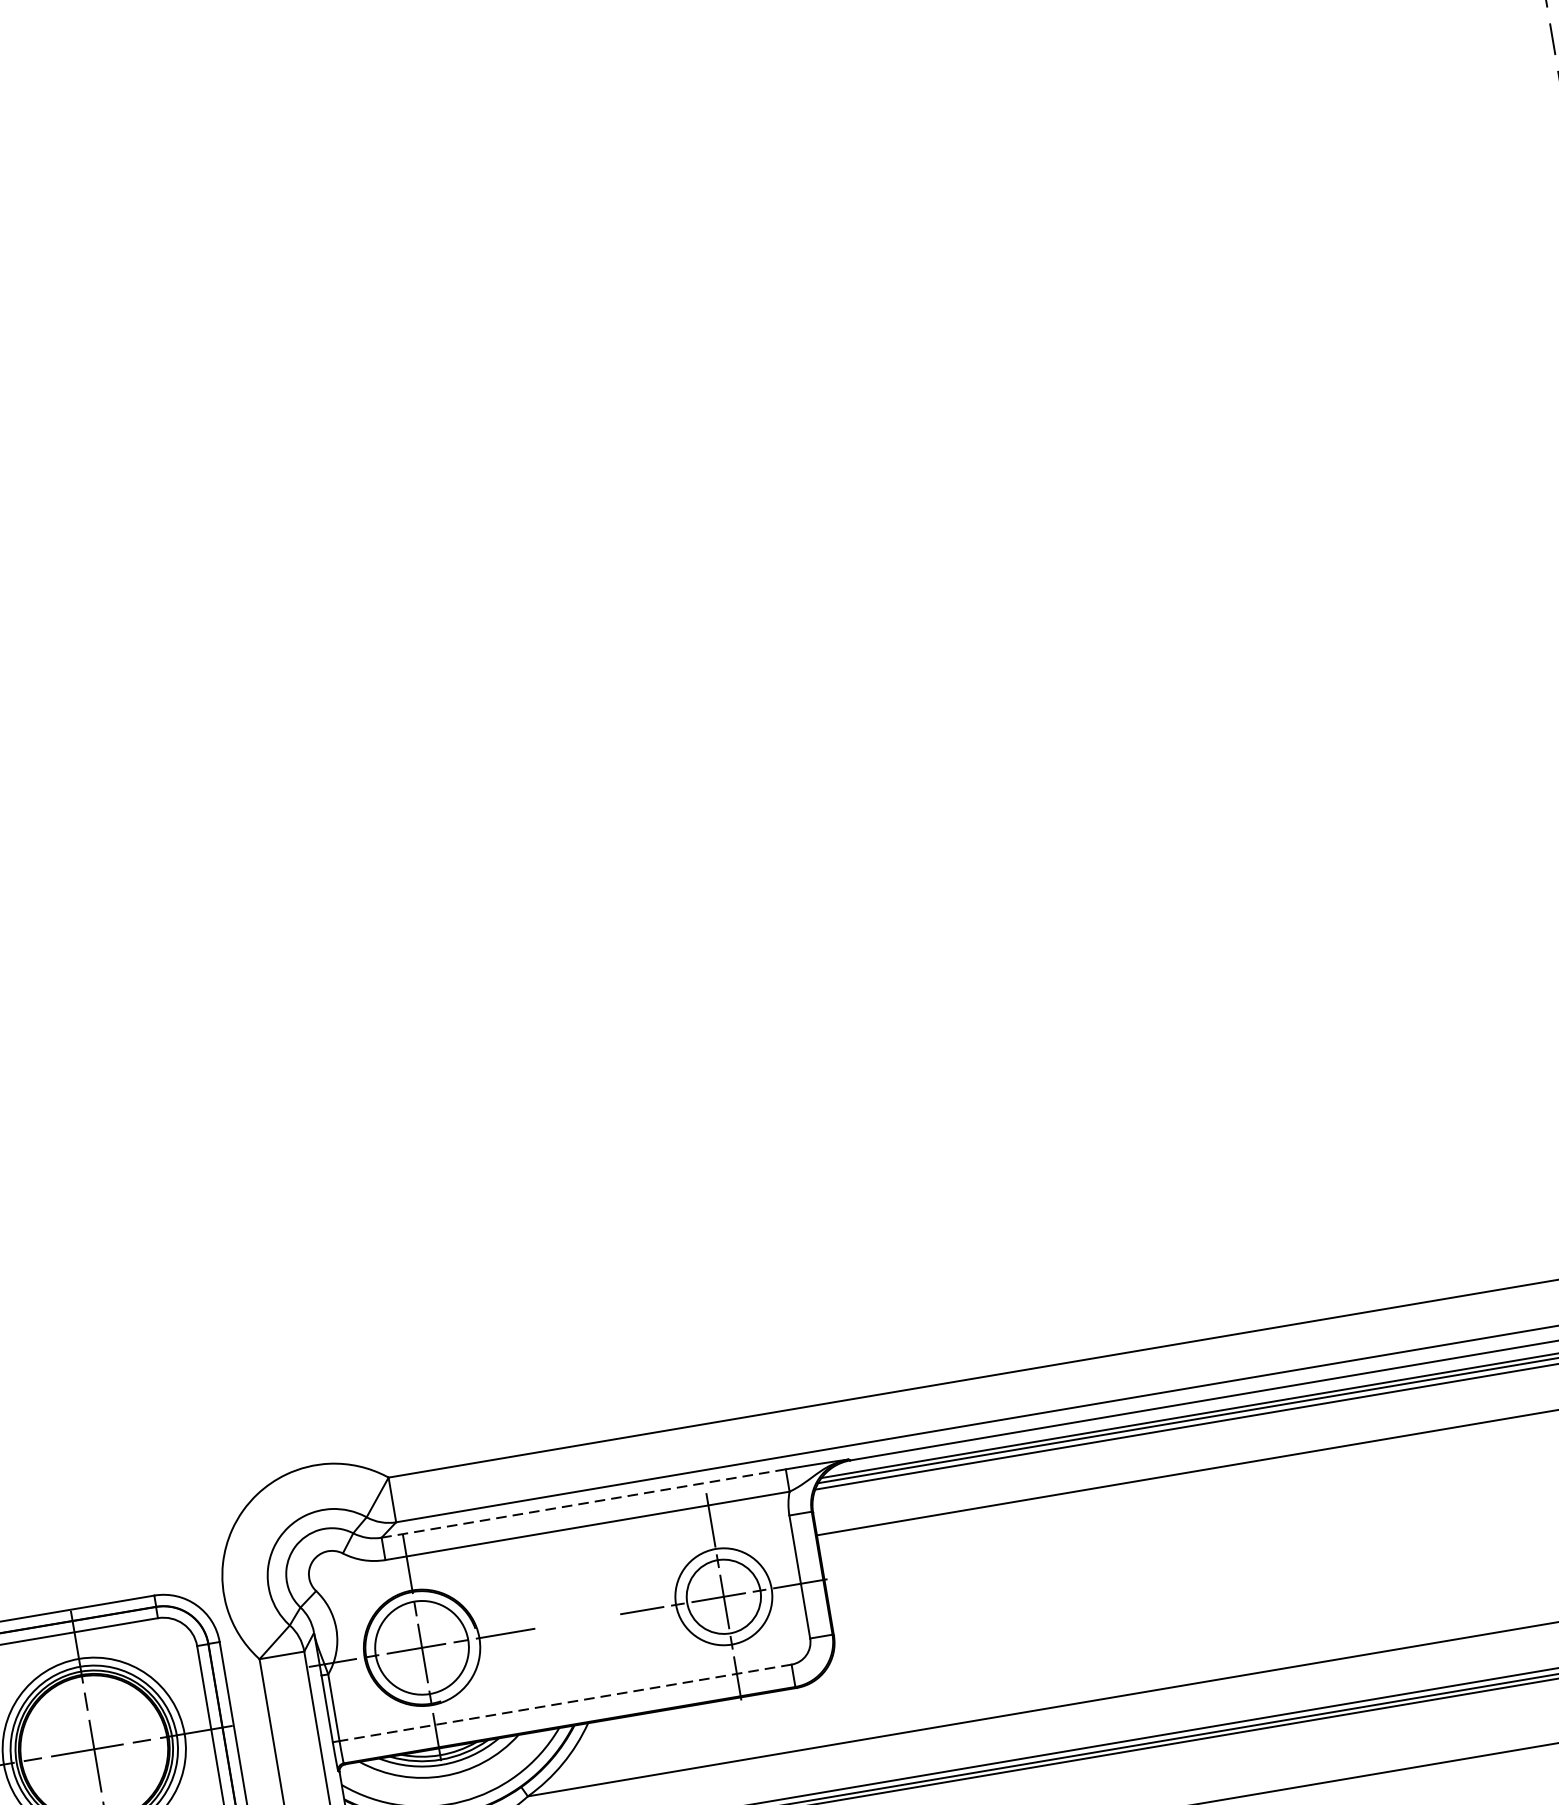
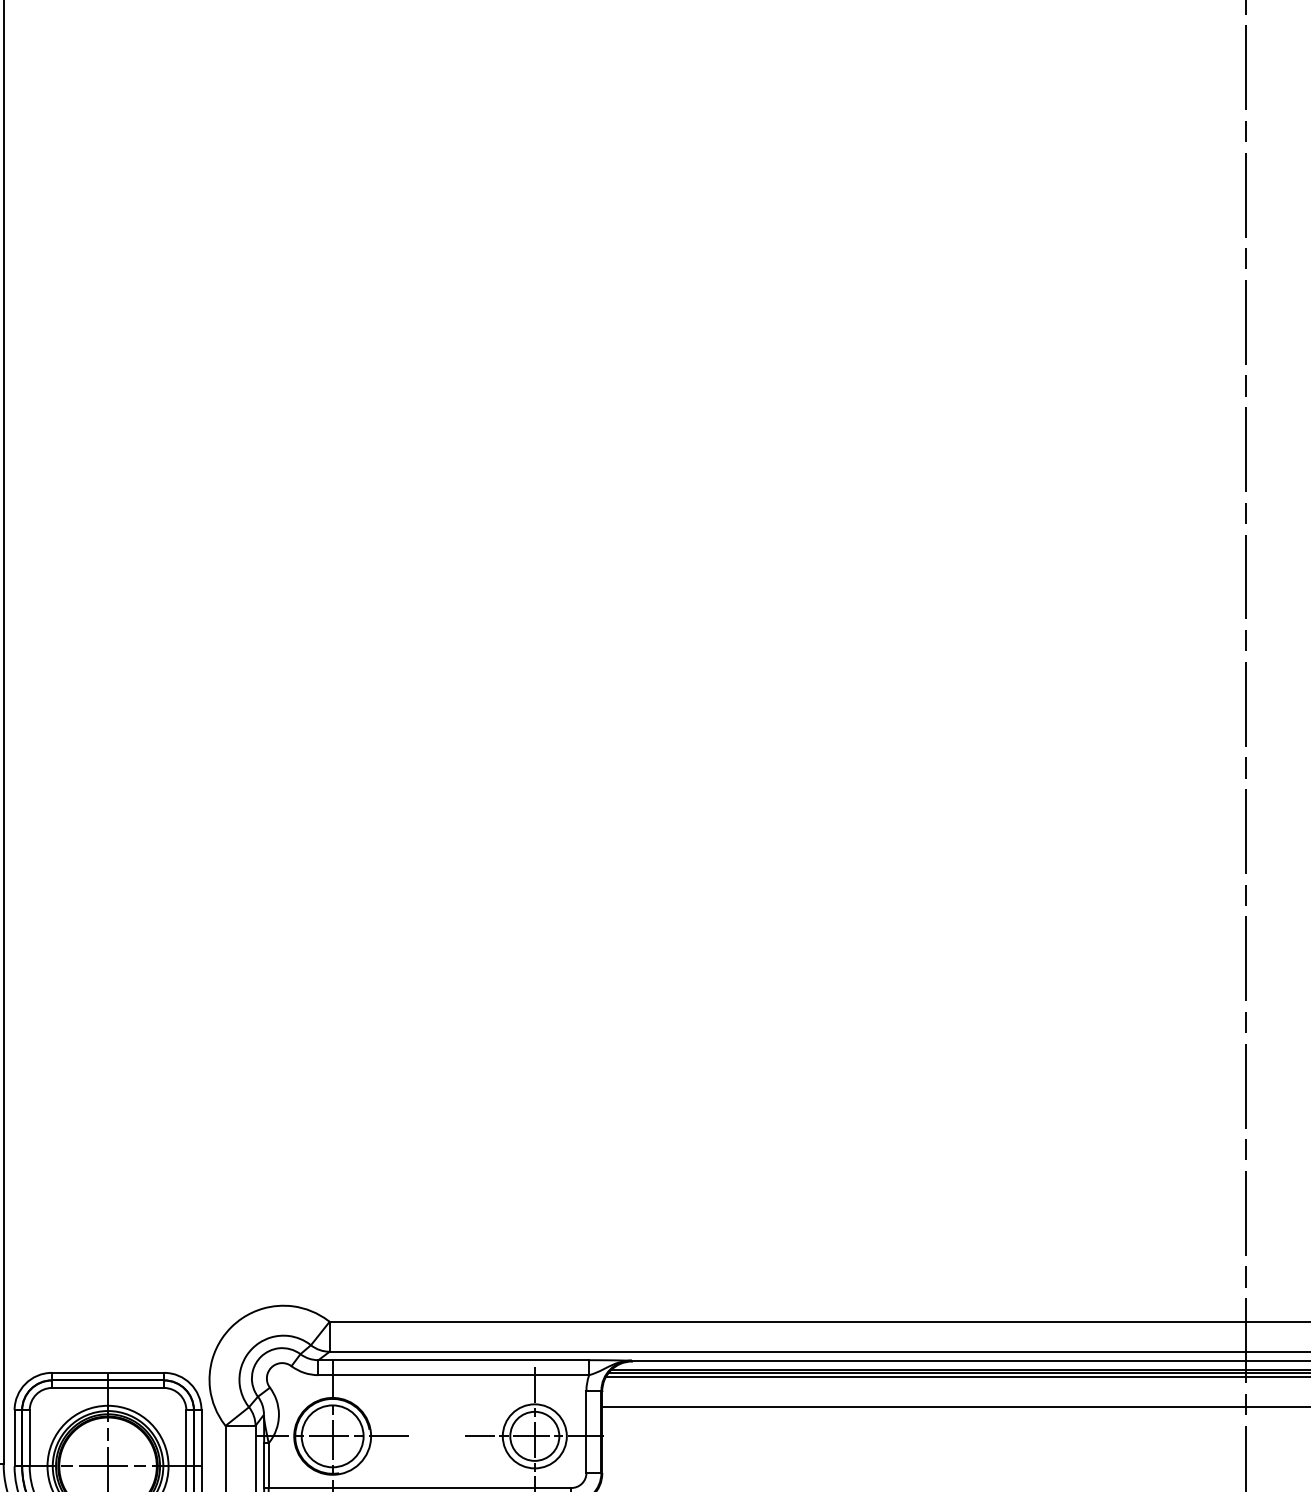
line: (583, 1504) -> (453, 1360), dashed -> solid
line: (564, 1702) -> (419, 1487), dashed -> solid

